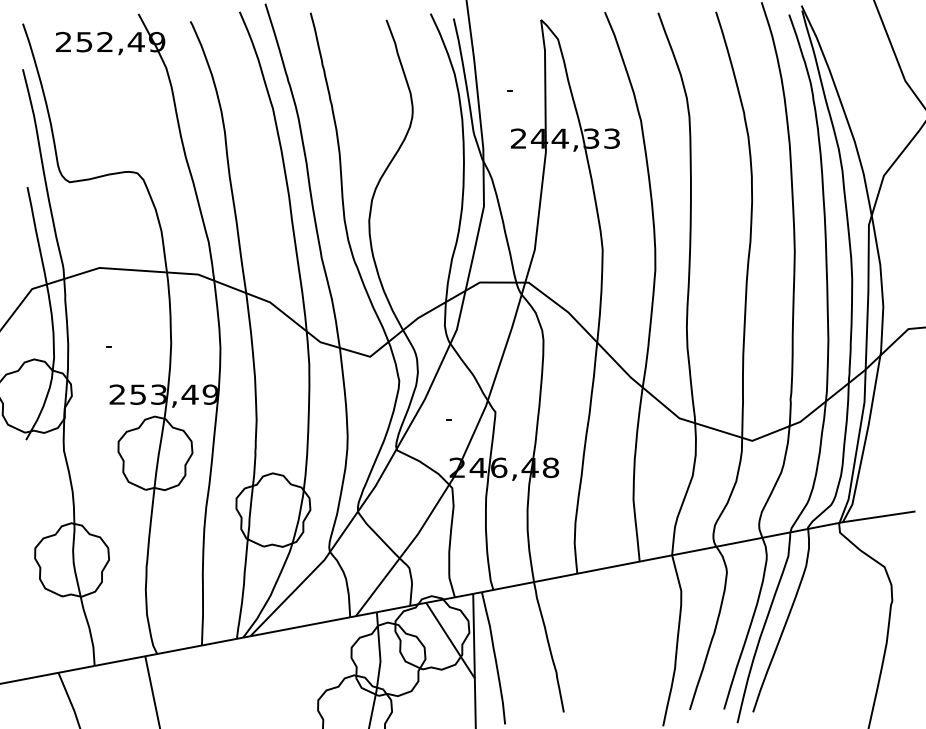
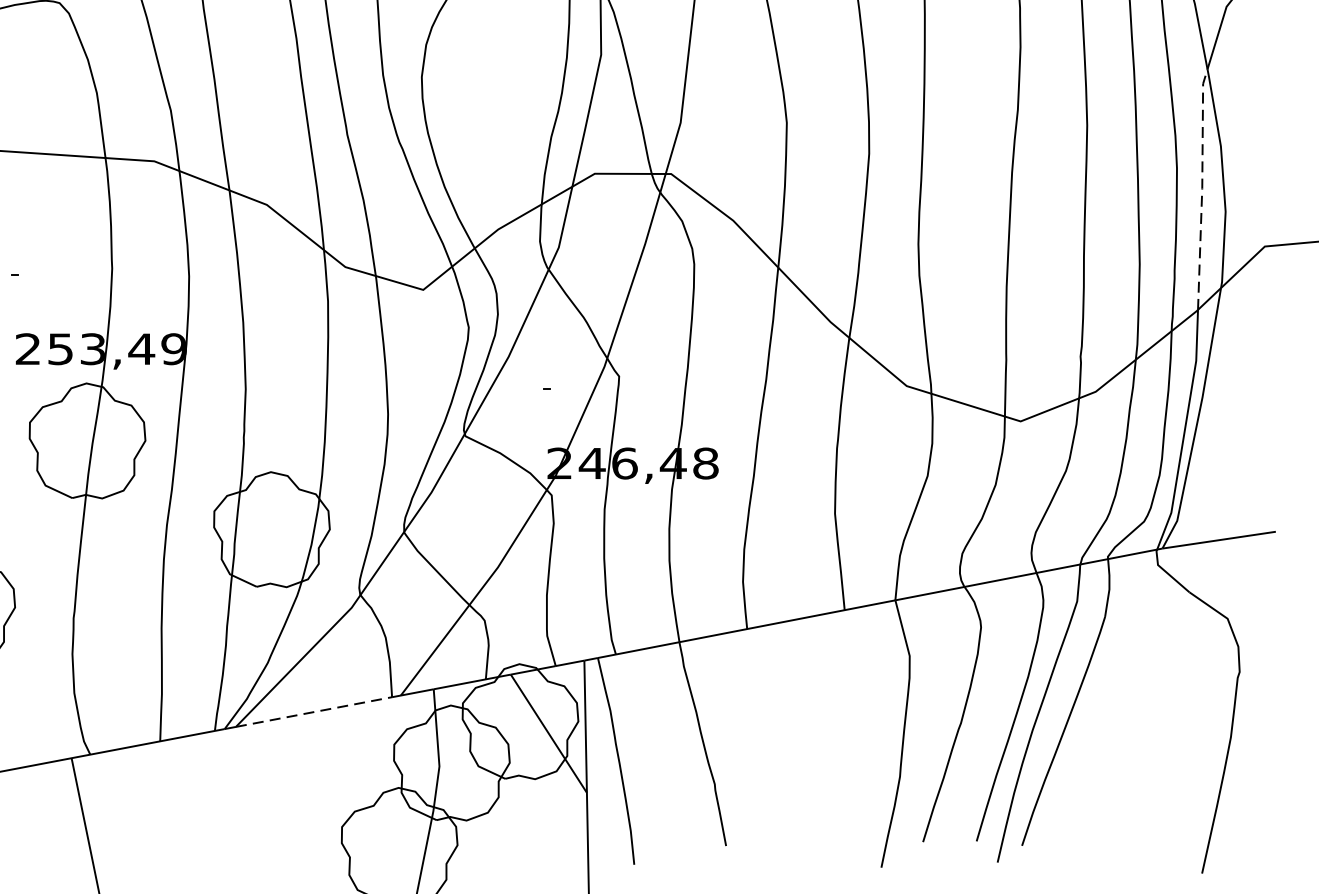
line: (868, 291) -> (1202, 187), solid -> dashed
line: (300, 626) -> (314, 711), solid -> dashed

